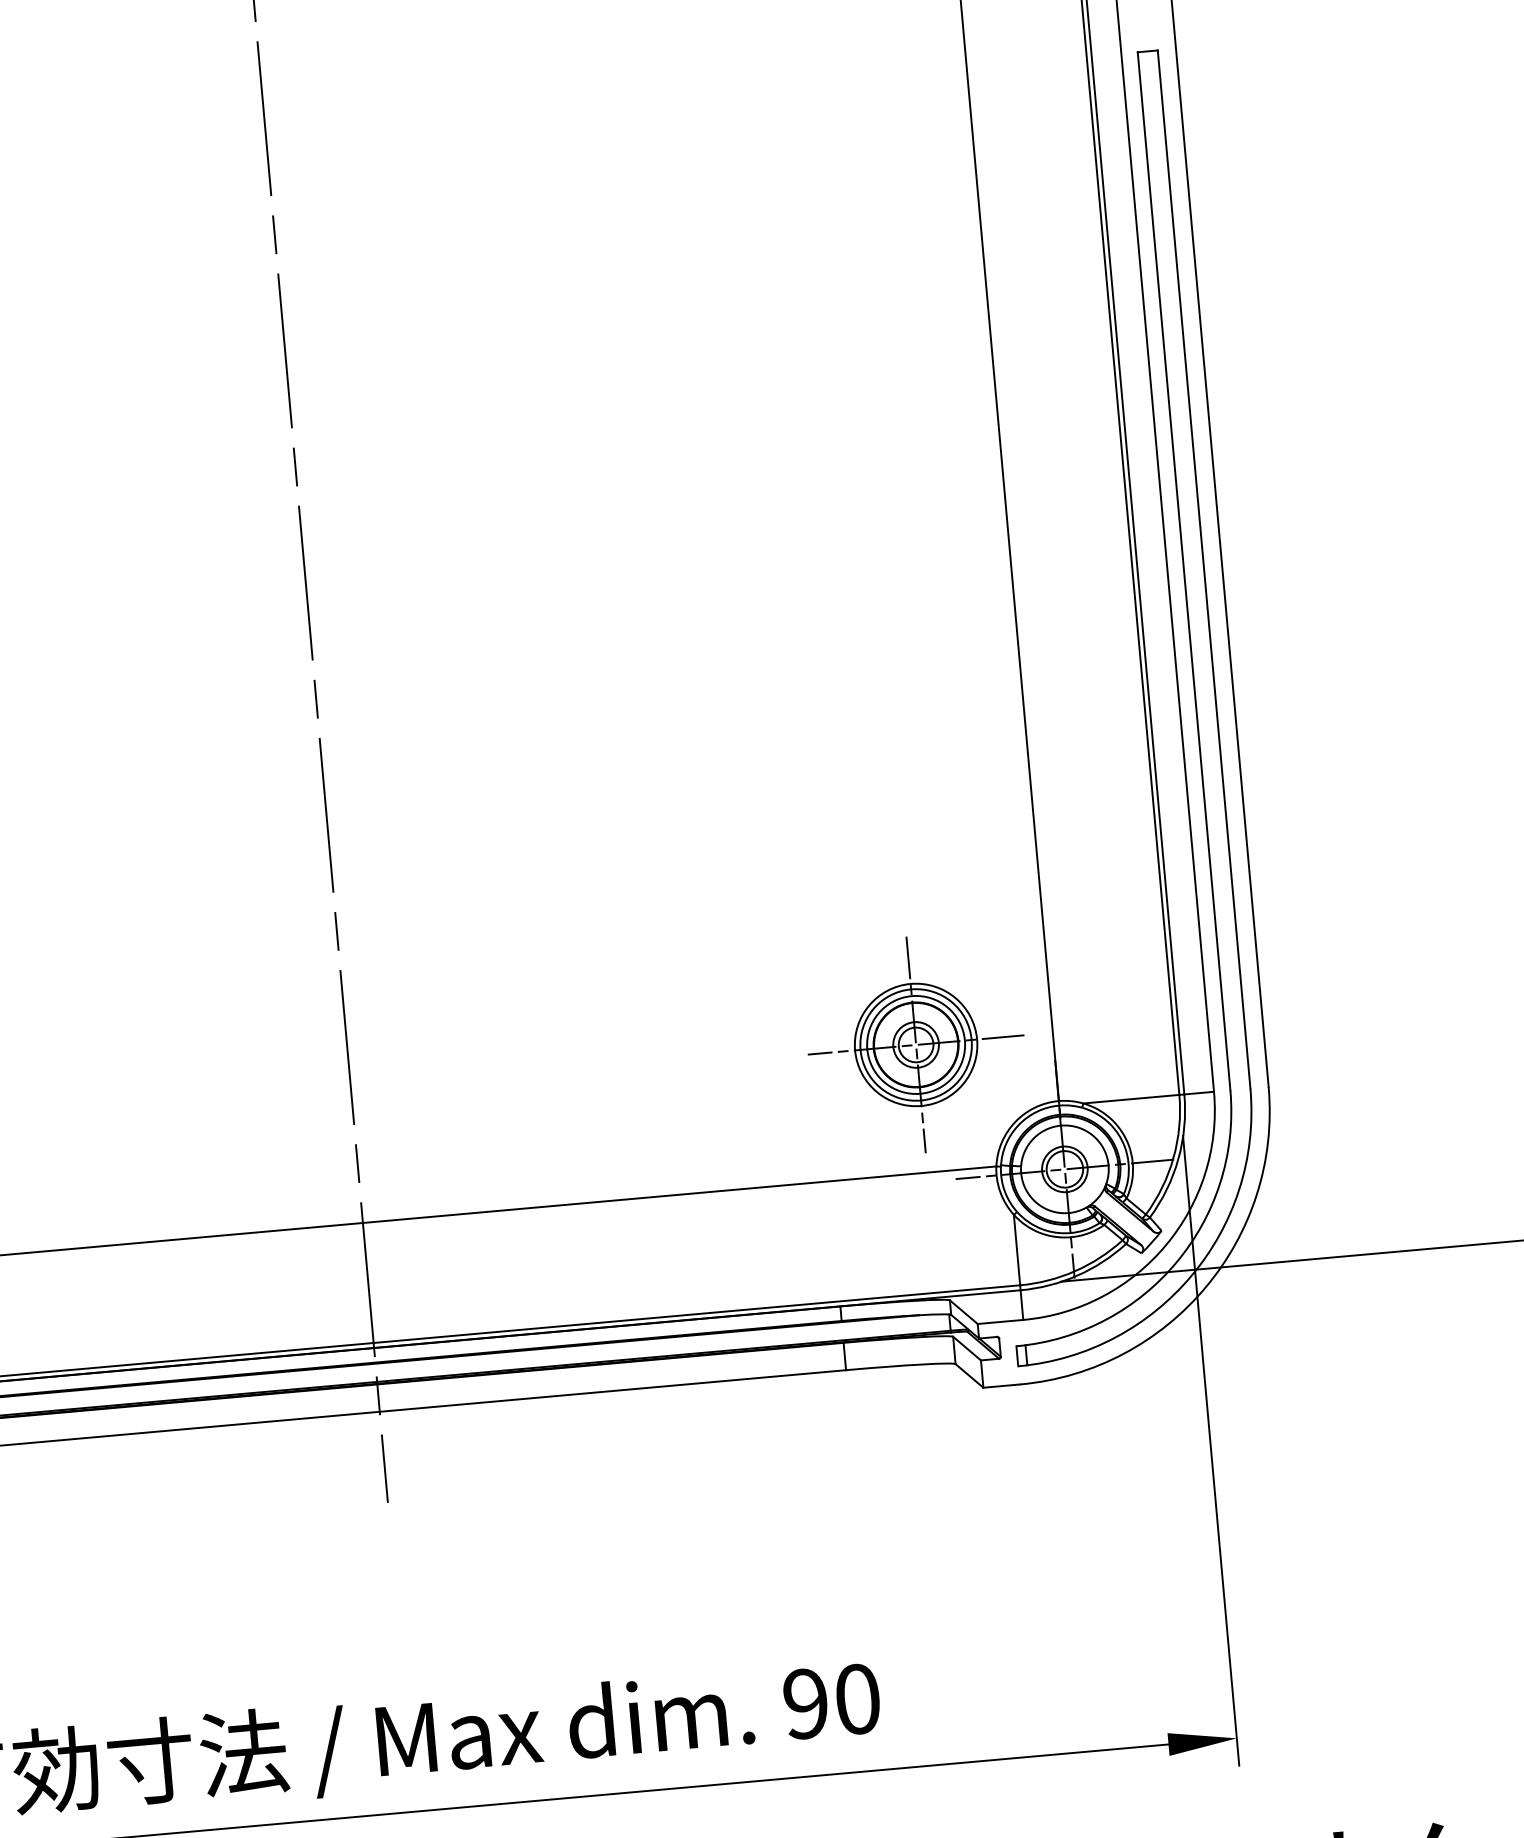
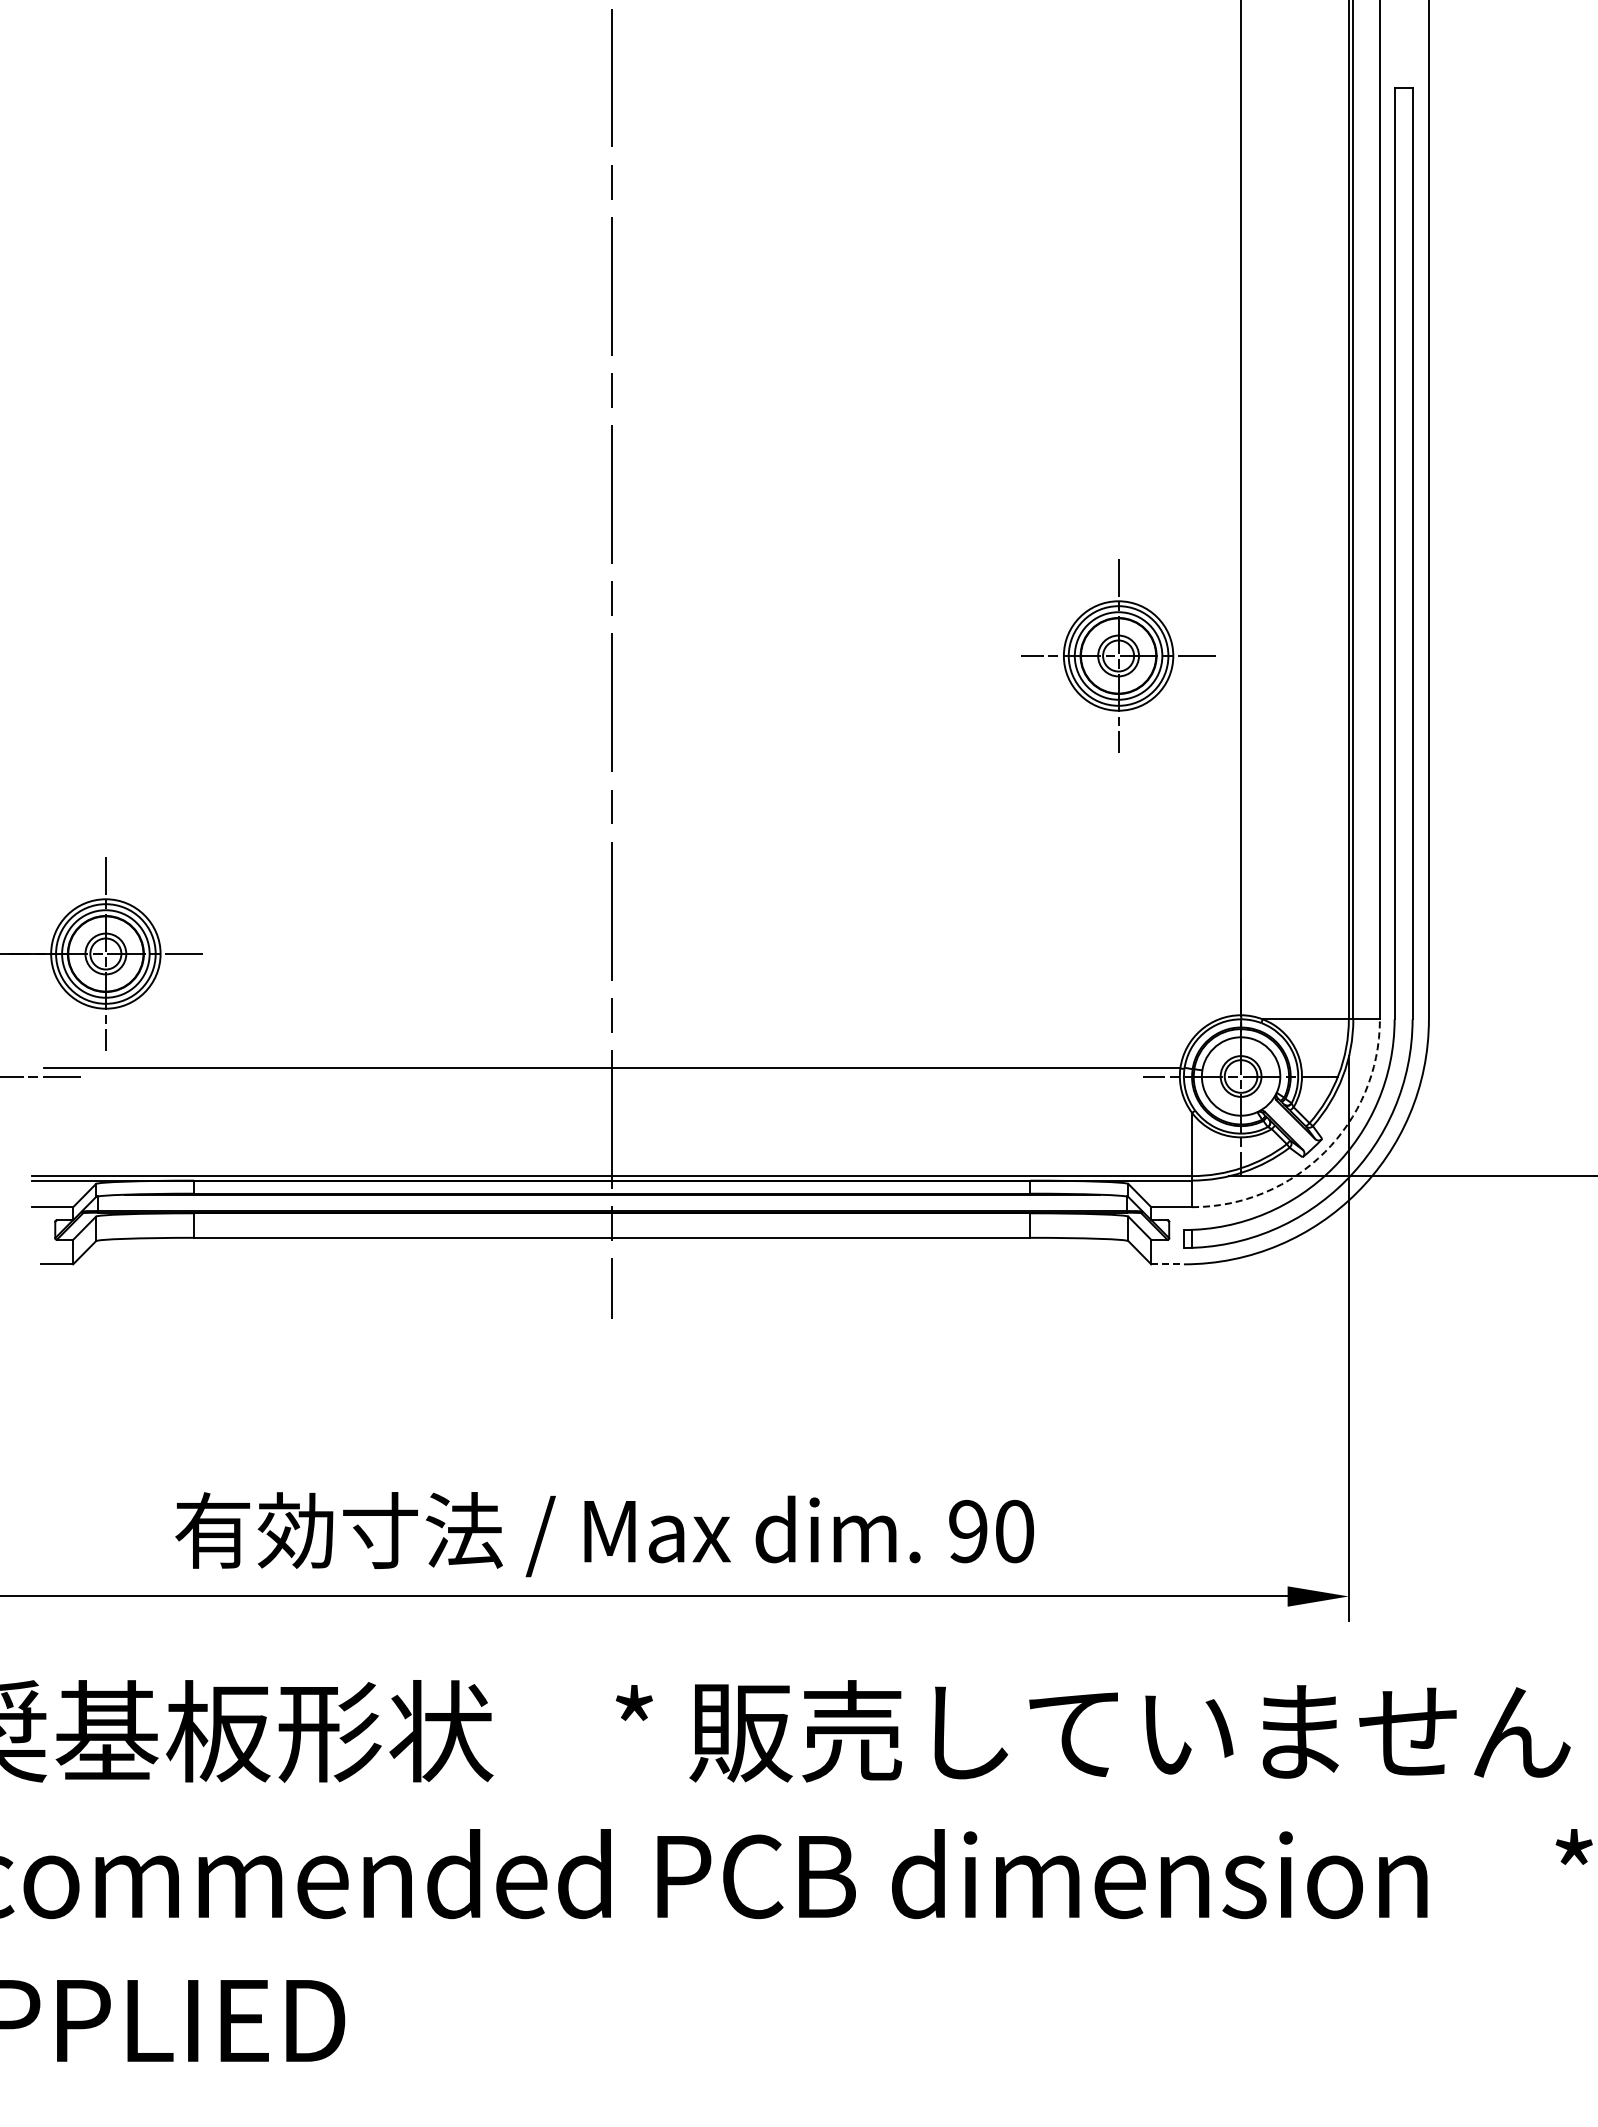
part: (915, 1044) -> (1118, 655), moved
arc: (1165, 1245) -> (1324, 1152), solid -> dashed
line: (1002, 1386) -> (1168, 1264), solid -> dashed

